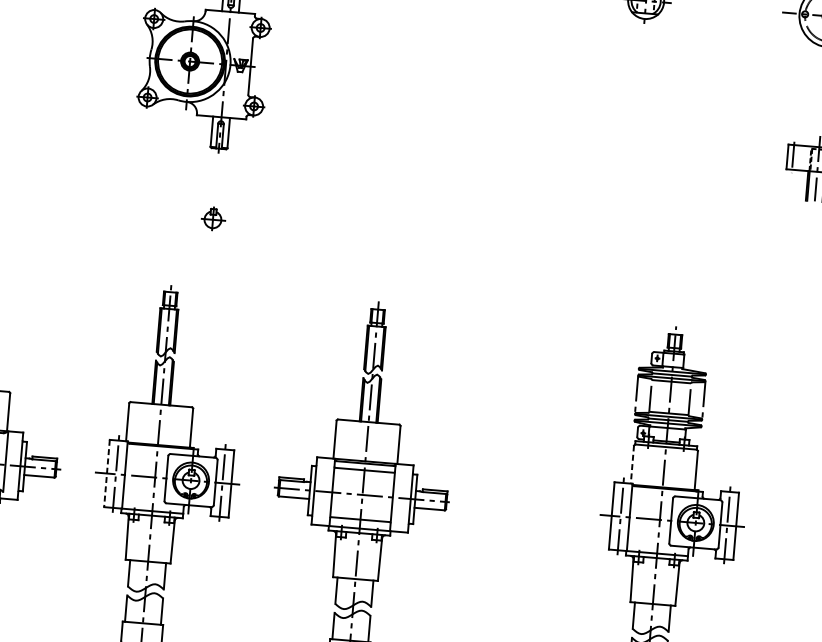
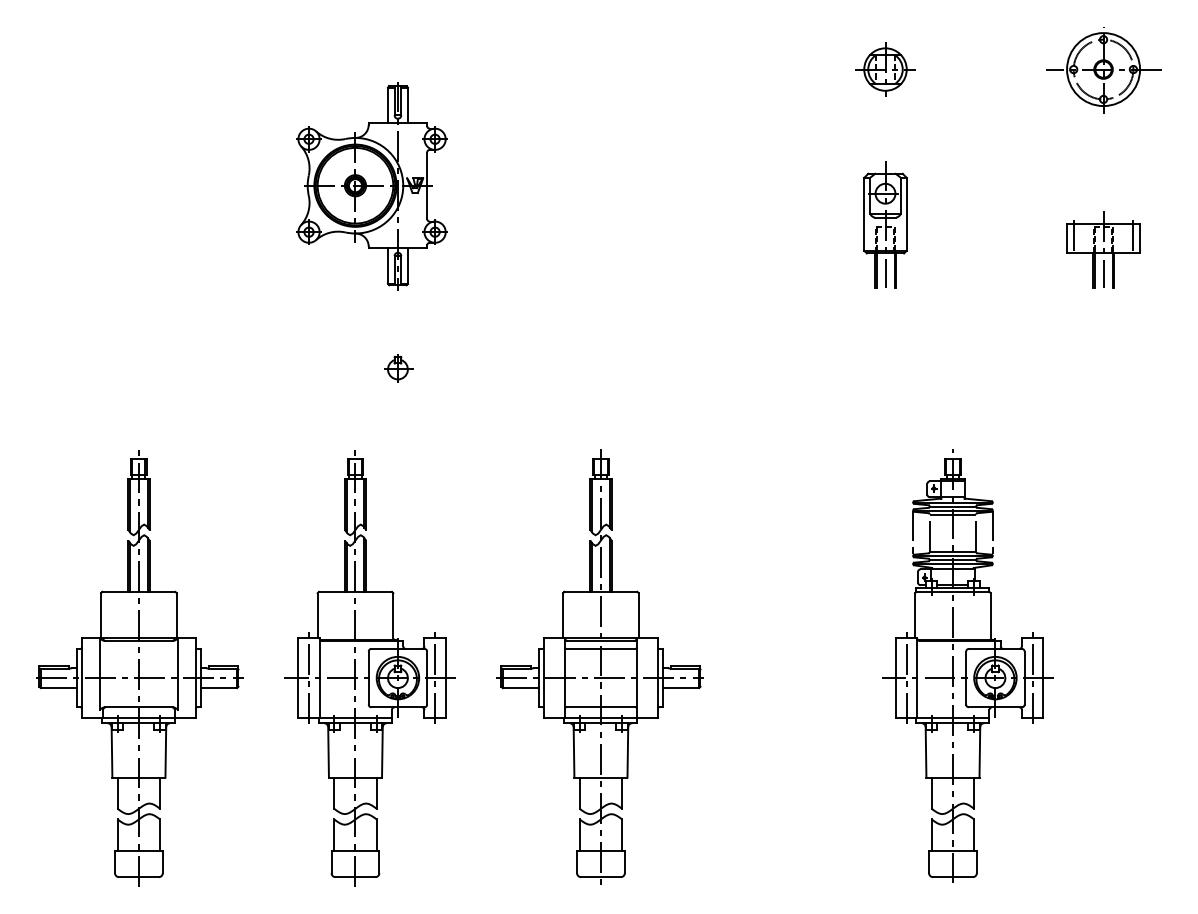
part: (635, 131) -> (885, 224), added
line: (632, 464) -> (915, 615), dashed -> solid
line: (107, 473) -> (298, 678), dashed -> solid

